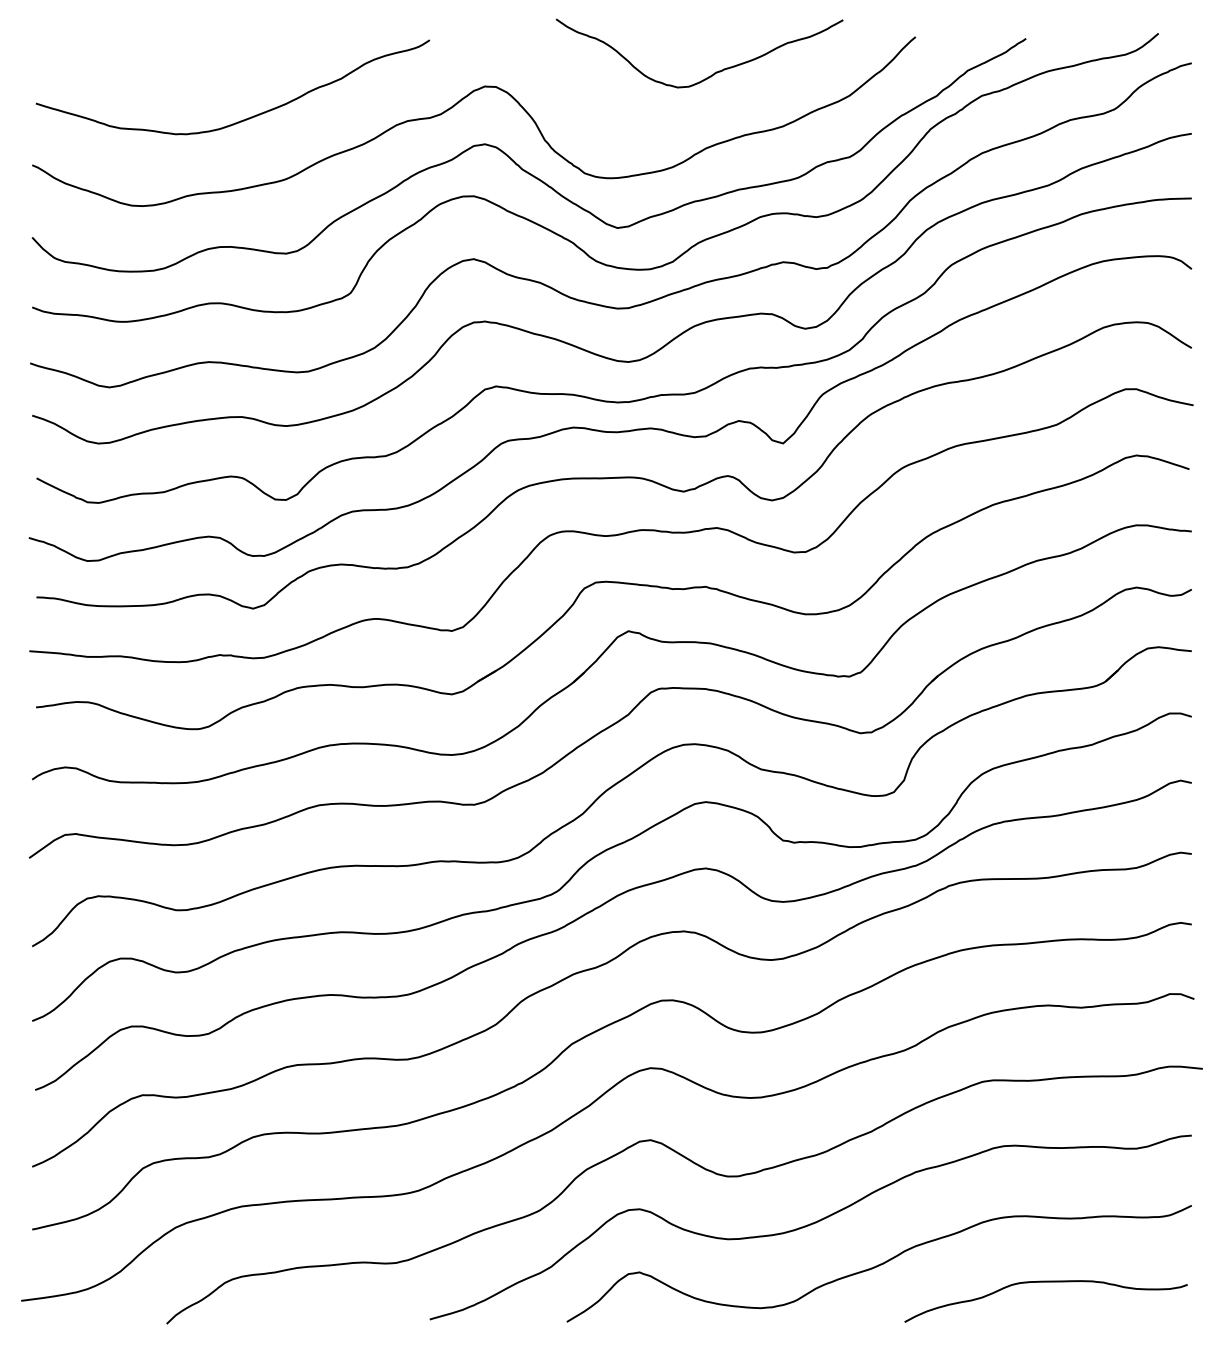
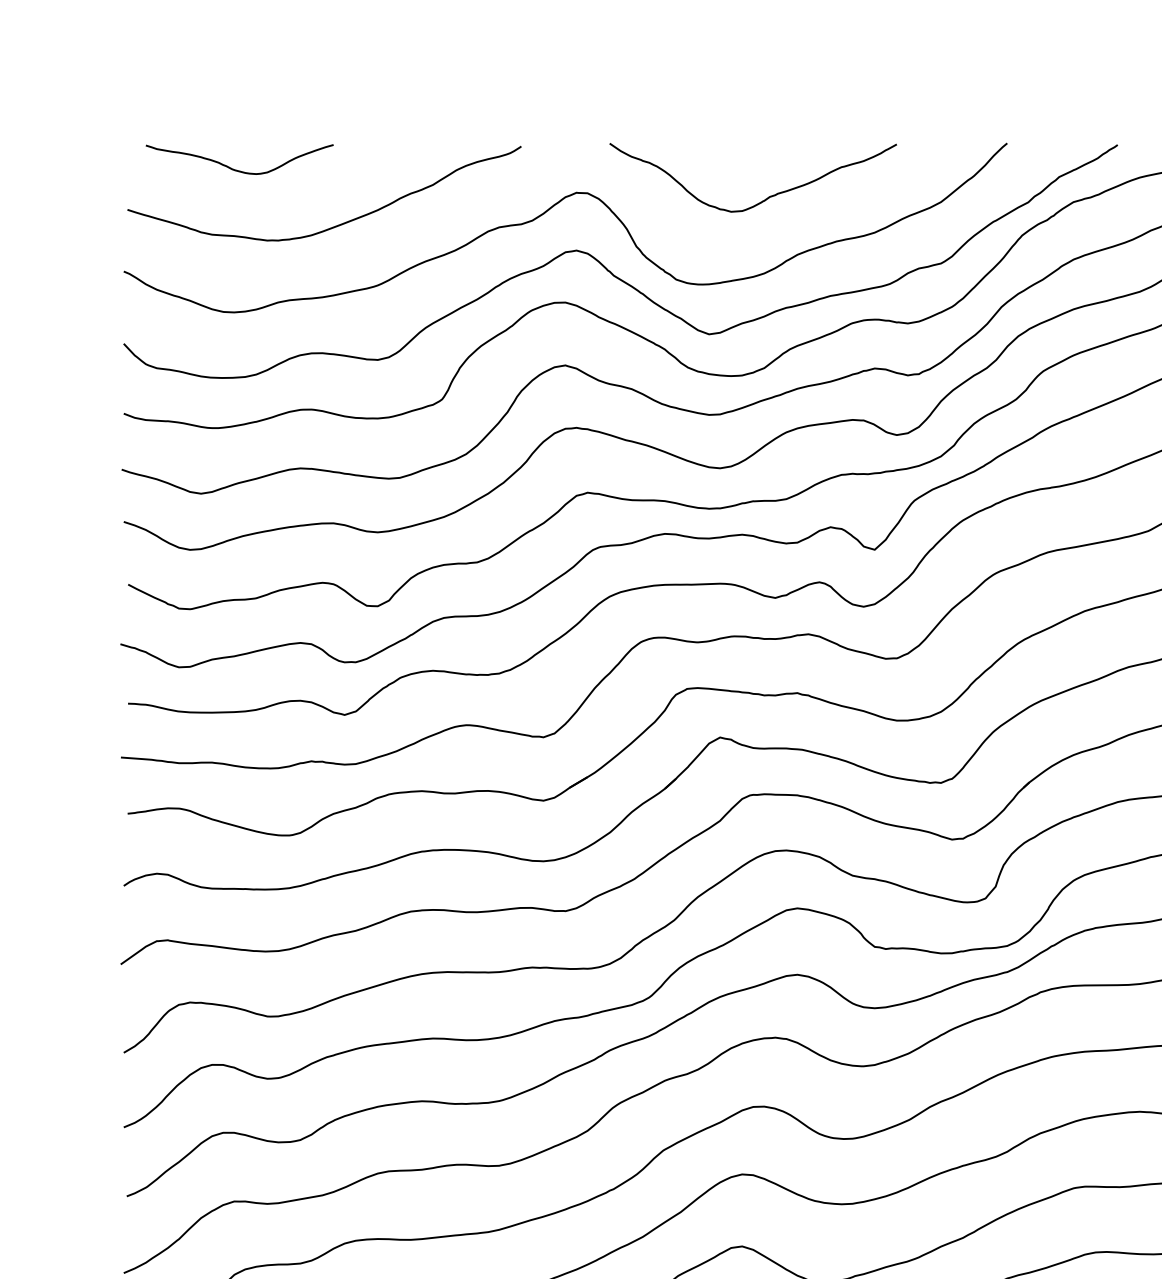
curve: (146, 63) -> (238, 169), added
curve: (711, 74) -> (765, 198), moved

